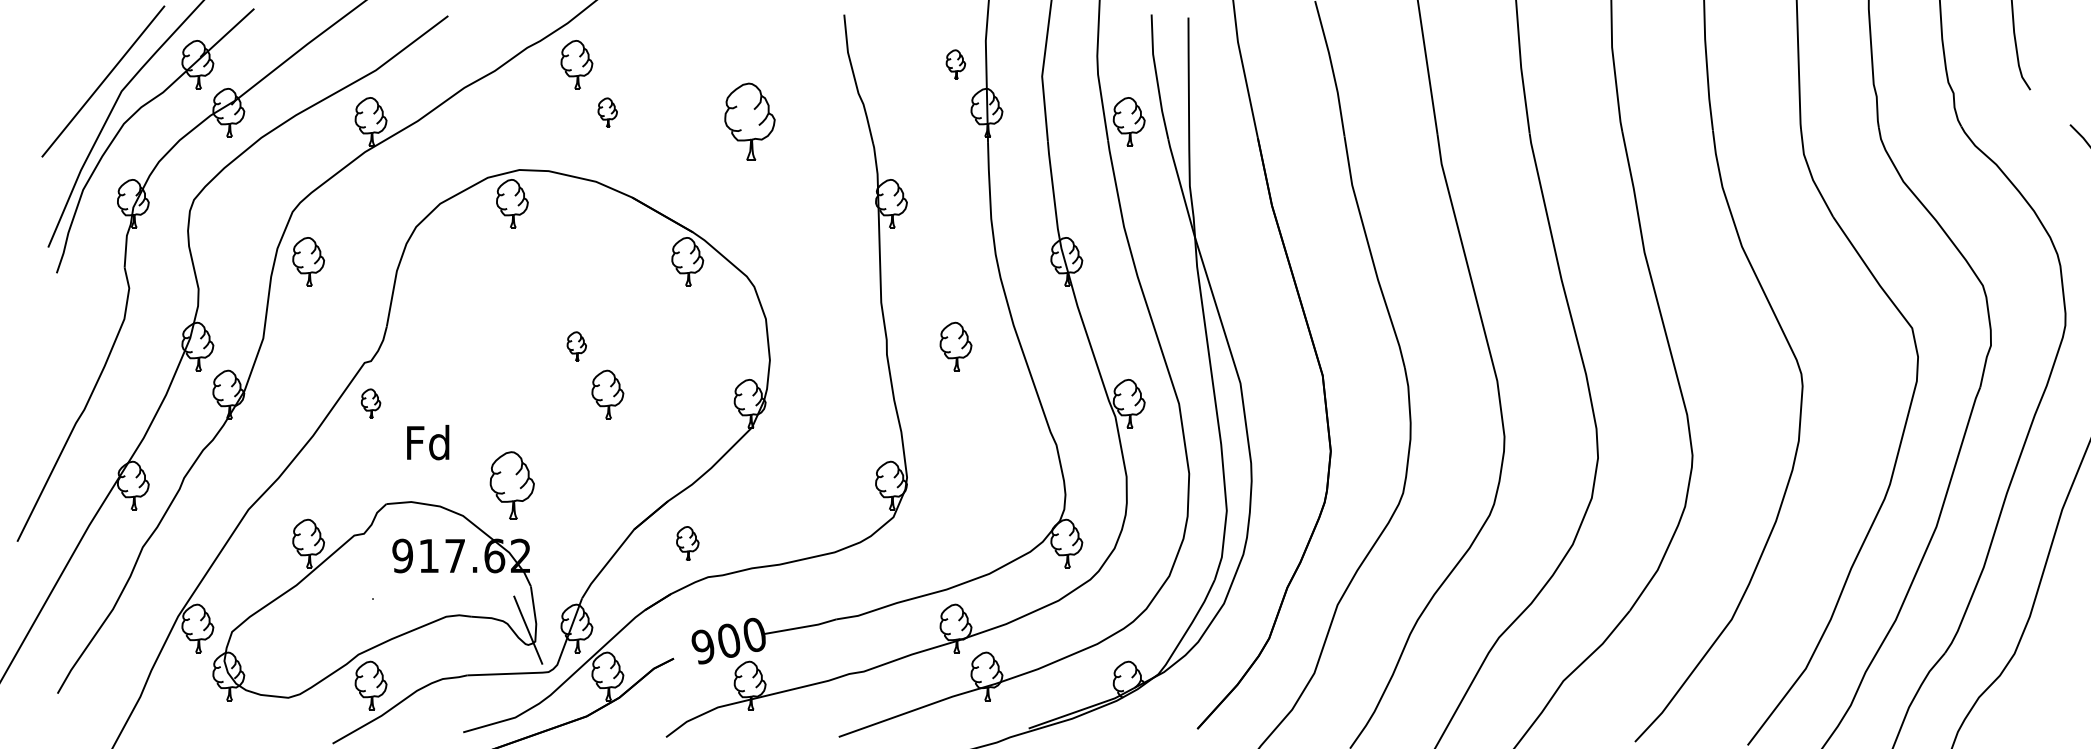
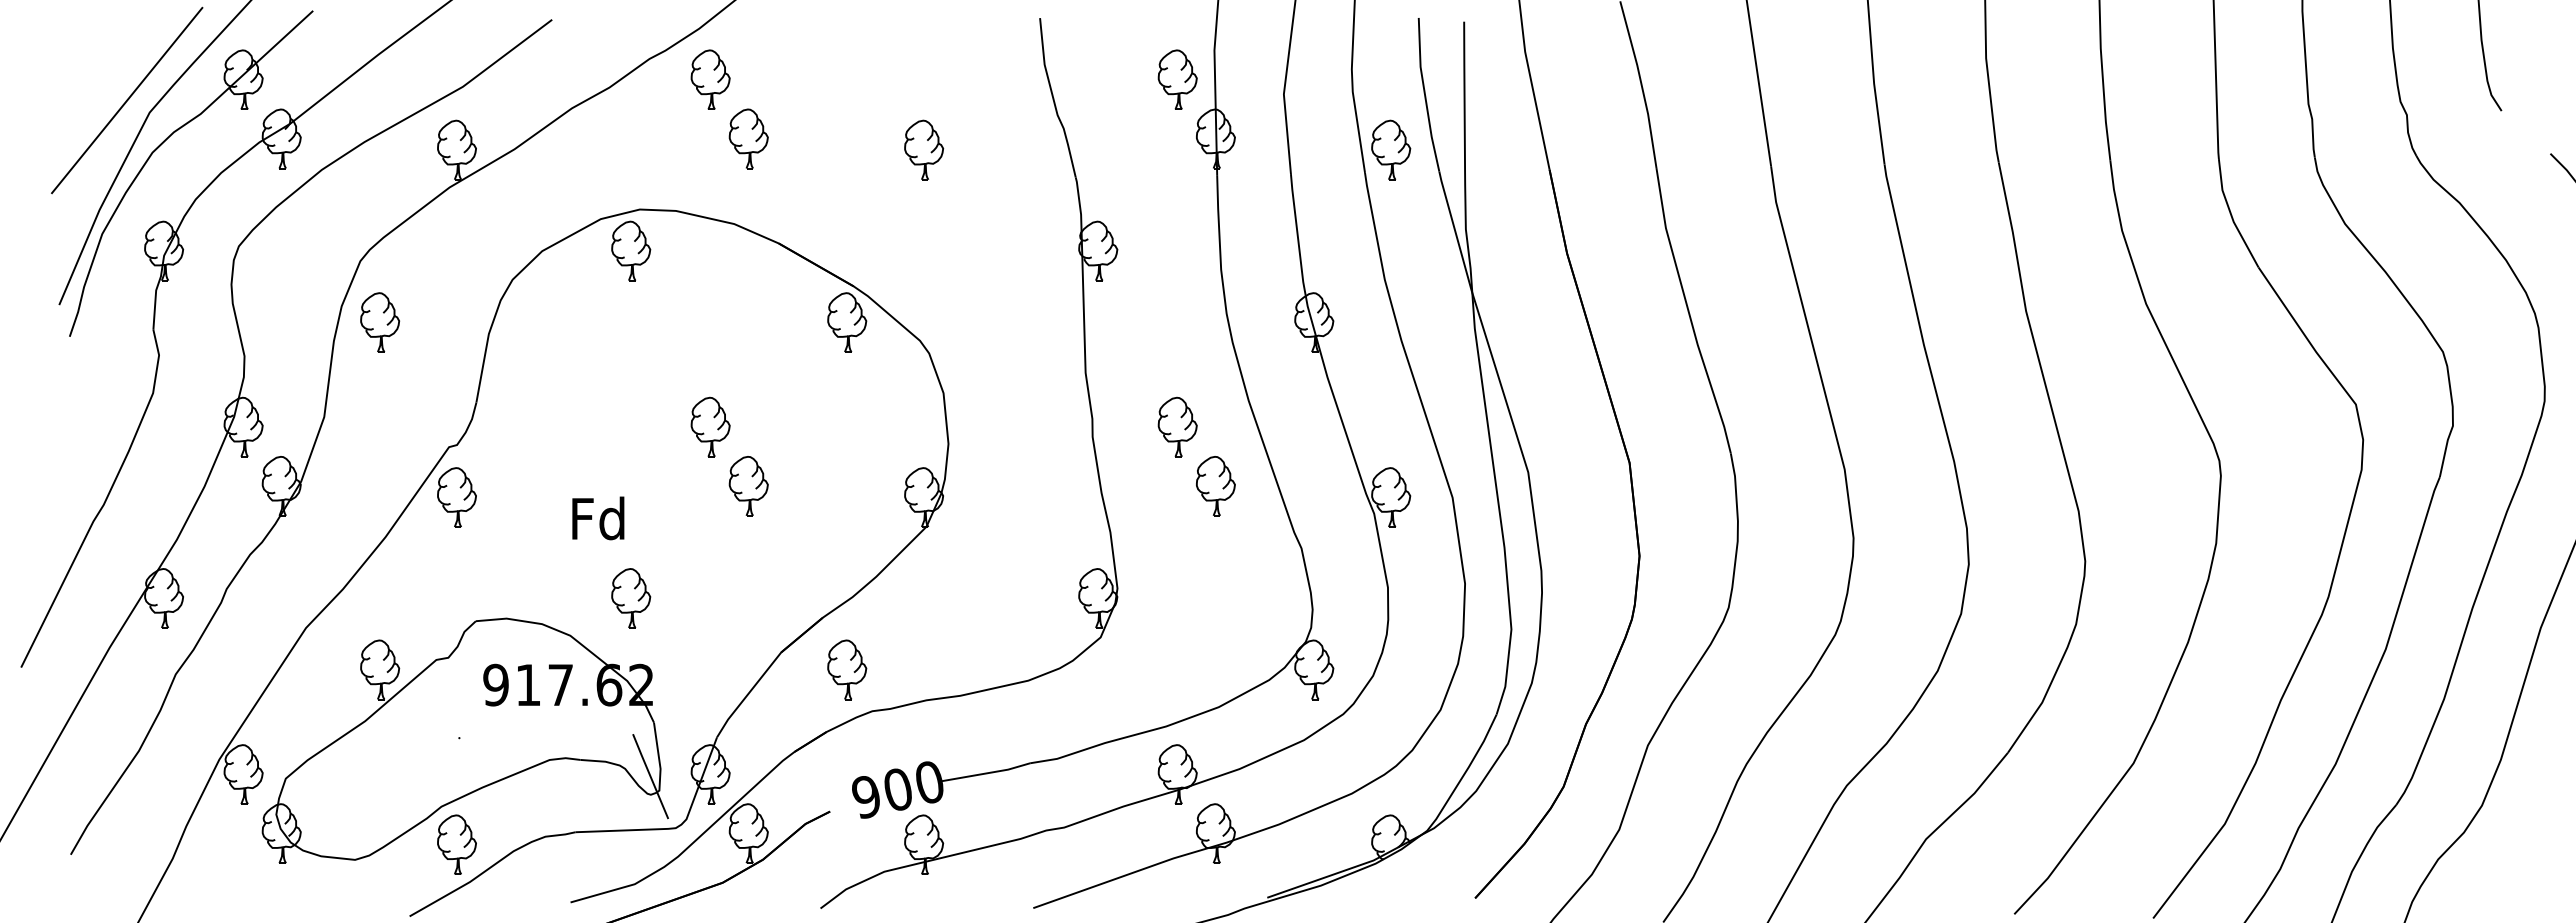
part: (955, 64) -> (1177, 79), size x1.67
part: (607, 112) -> (748, 138), size x1.67
part: (750, 121) -> (924, 149), size x0.62
part: (576, 346) -> (710, 426), size x1.67
part: (986, 394) -> (1215, 486), added
part: (370, 403) -> (456, 497), size x1.67
text: (428, 442) -> (598, 518), moved
part: (512, 485) -> (631, 598), size x0.71
part: (687, 543) -> (847, 669), size x1.43

